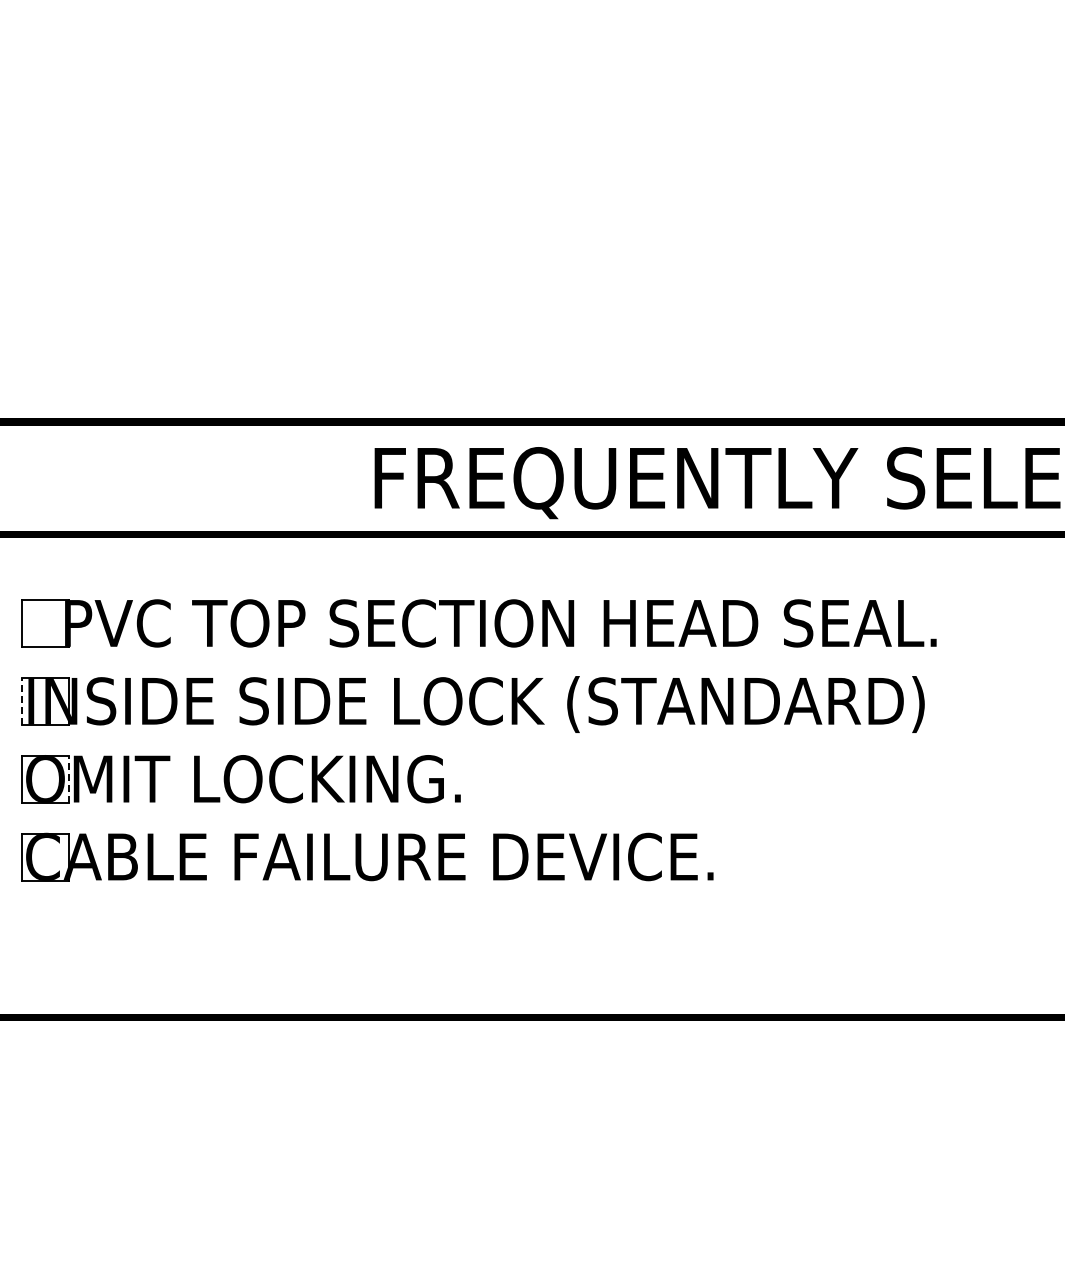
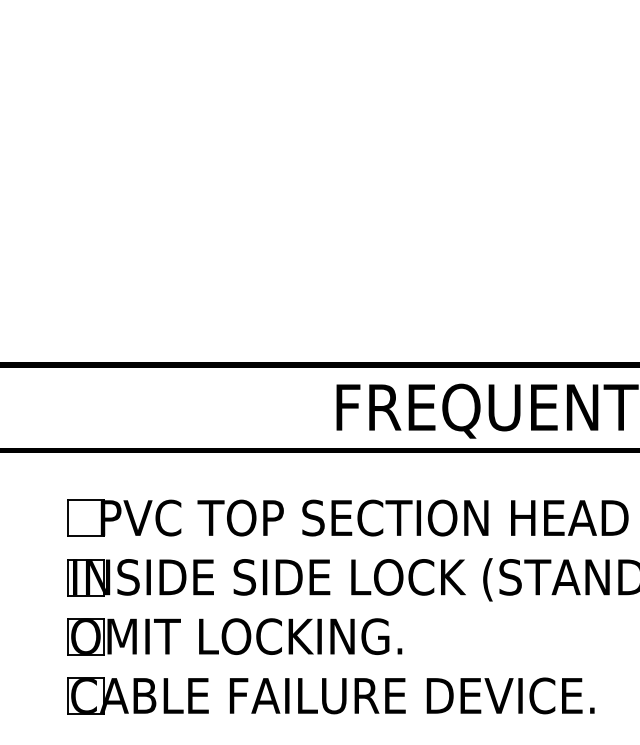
line: (22, 701) -> (68, 577), dashed -> solid
line: (69, 778) -> (104, 636), dashed -> solid

